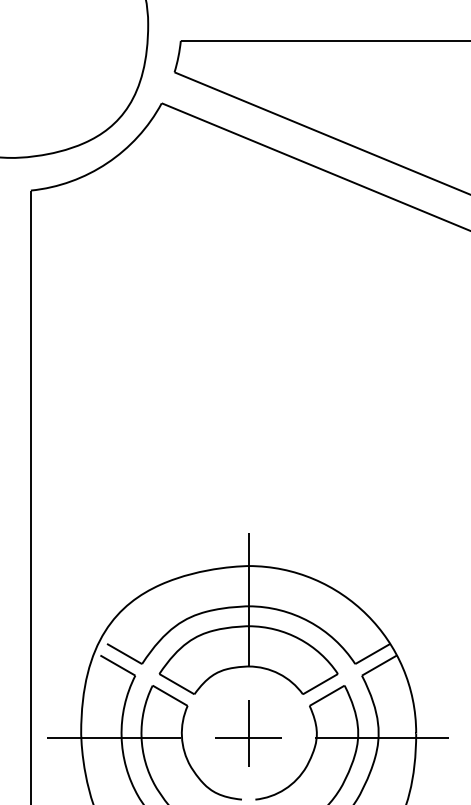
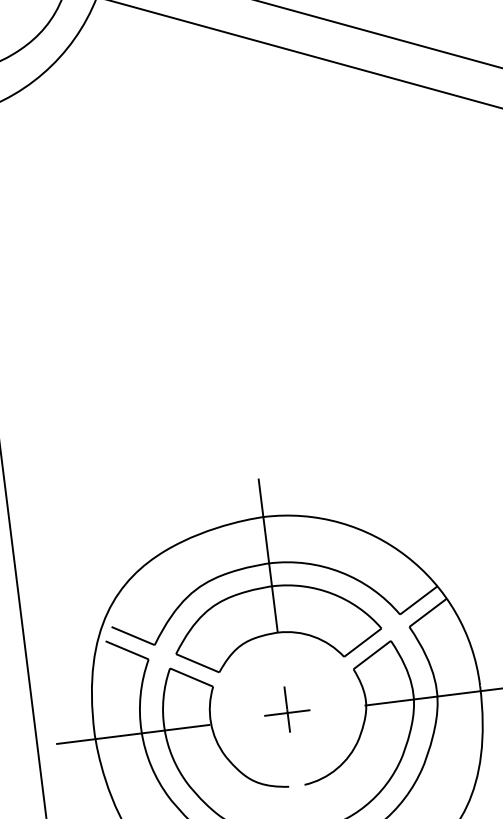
part: (248, 733) -> (287, 709), size x0.6

